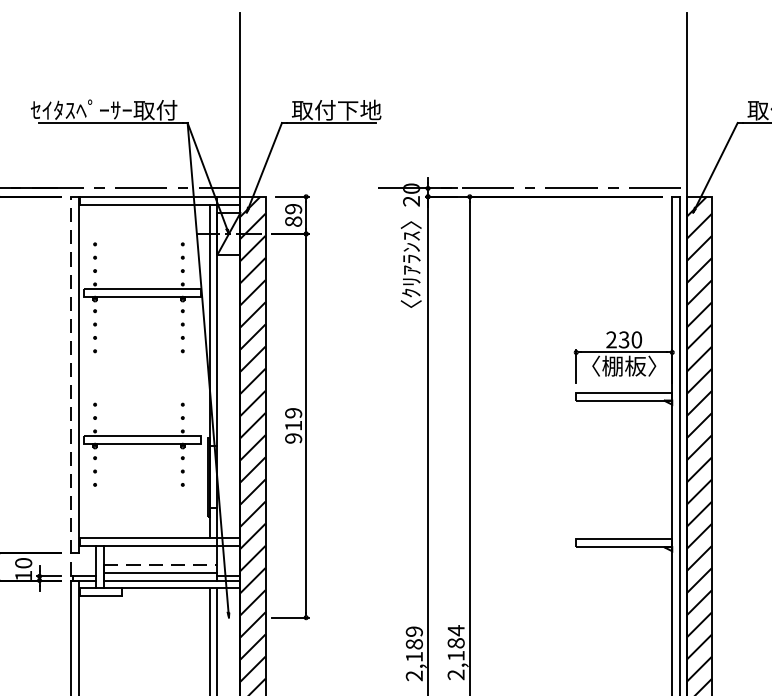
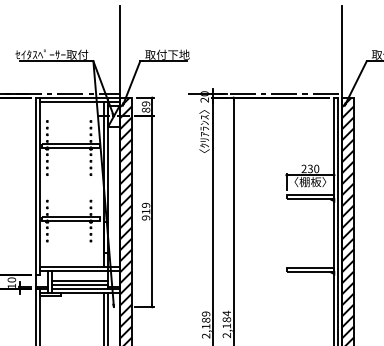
line: (71, 385) -> (35, 191), dashed -> solid
line: (161, 564) -> (80, 280), dashed -> solid

